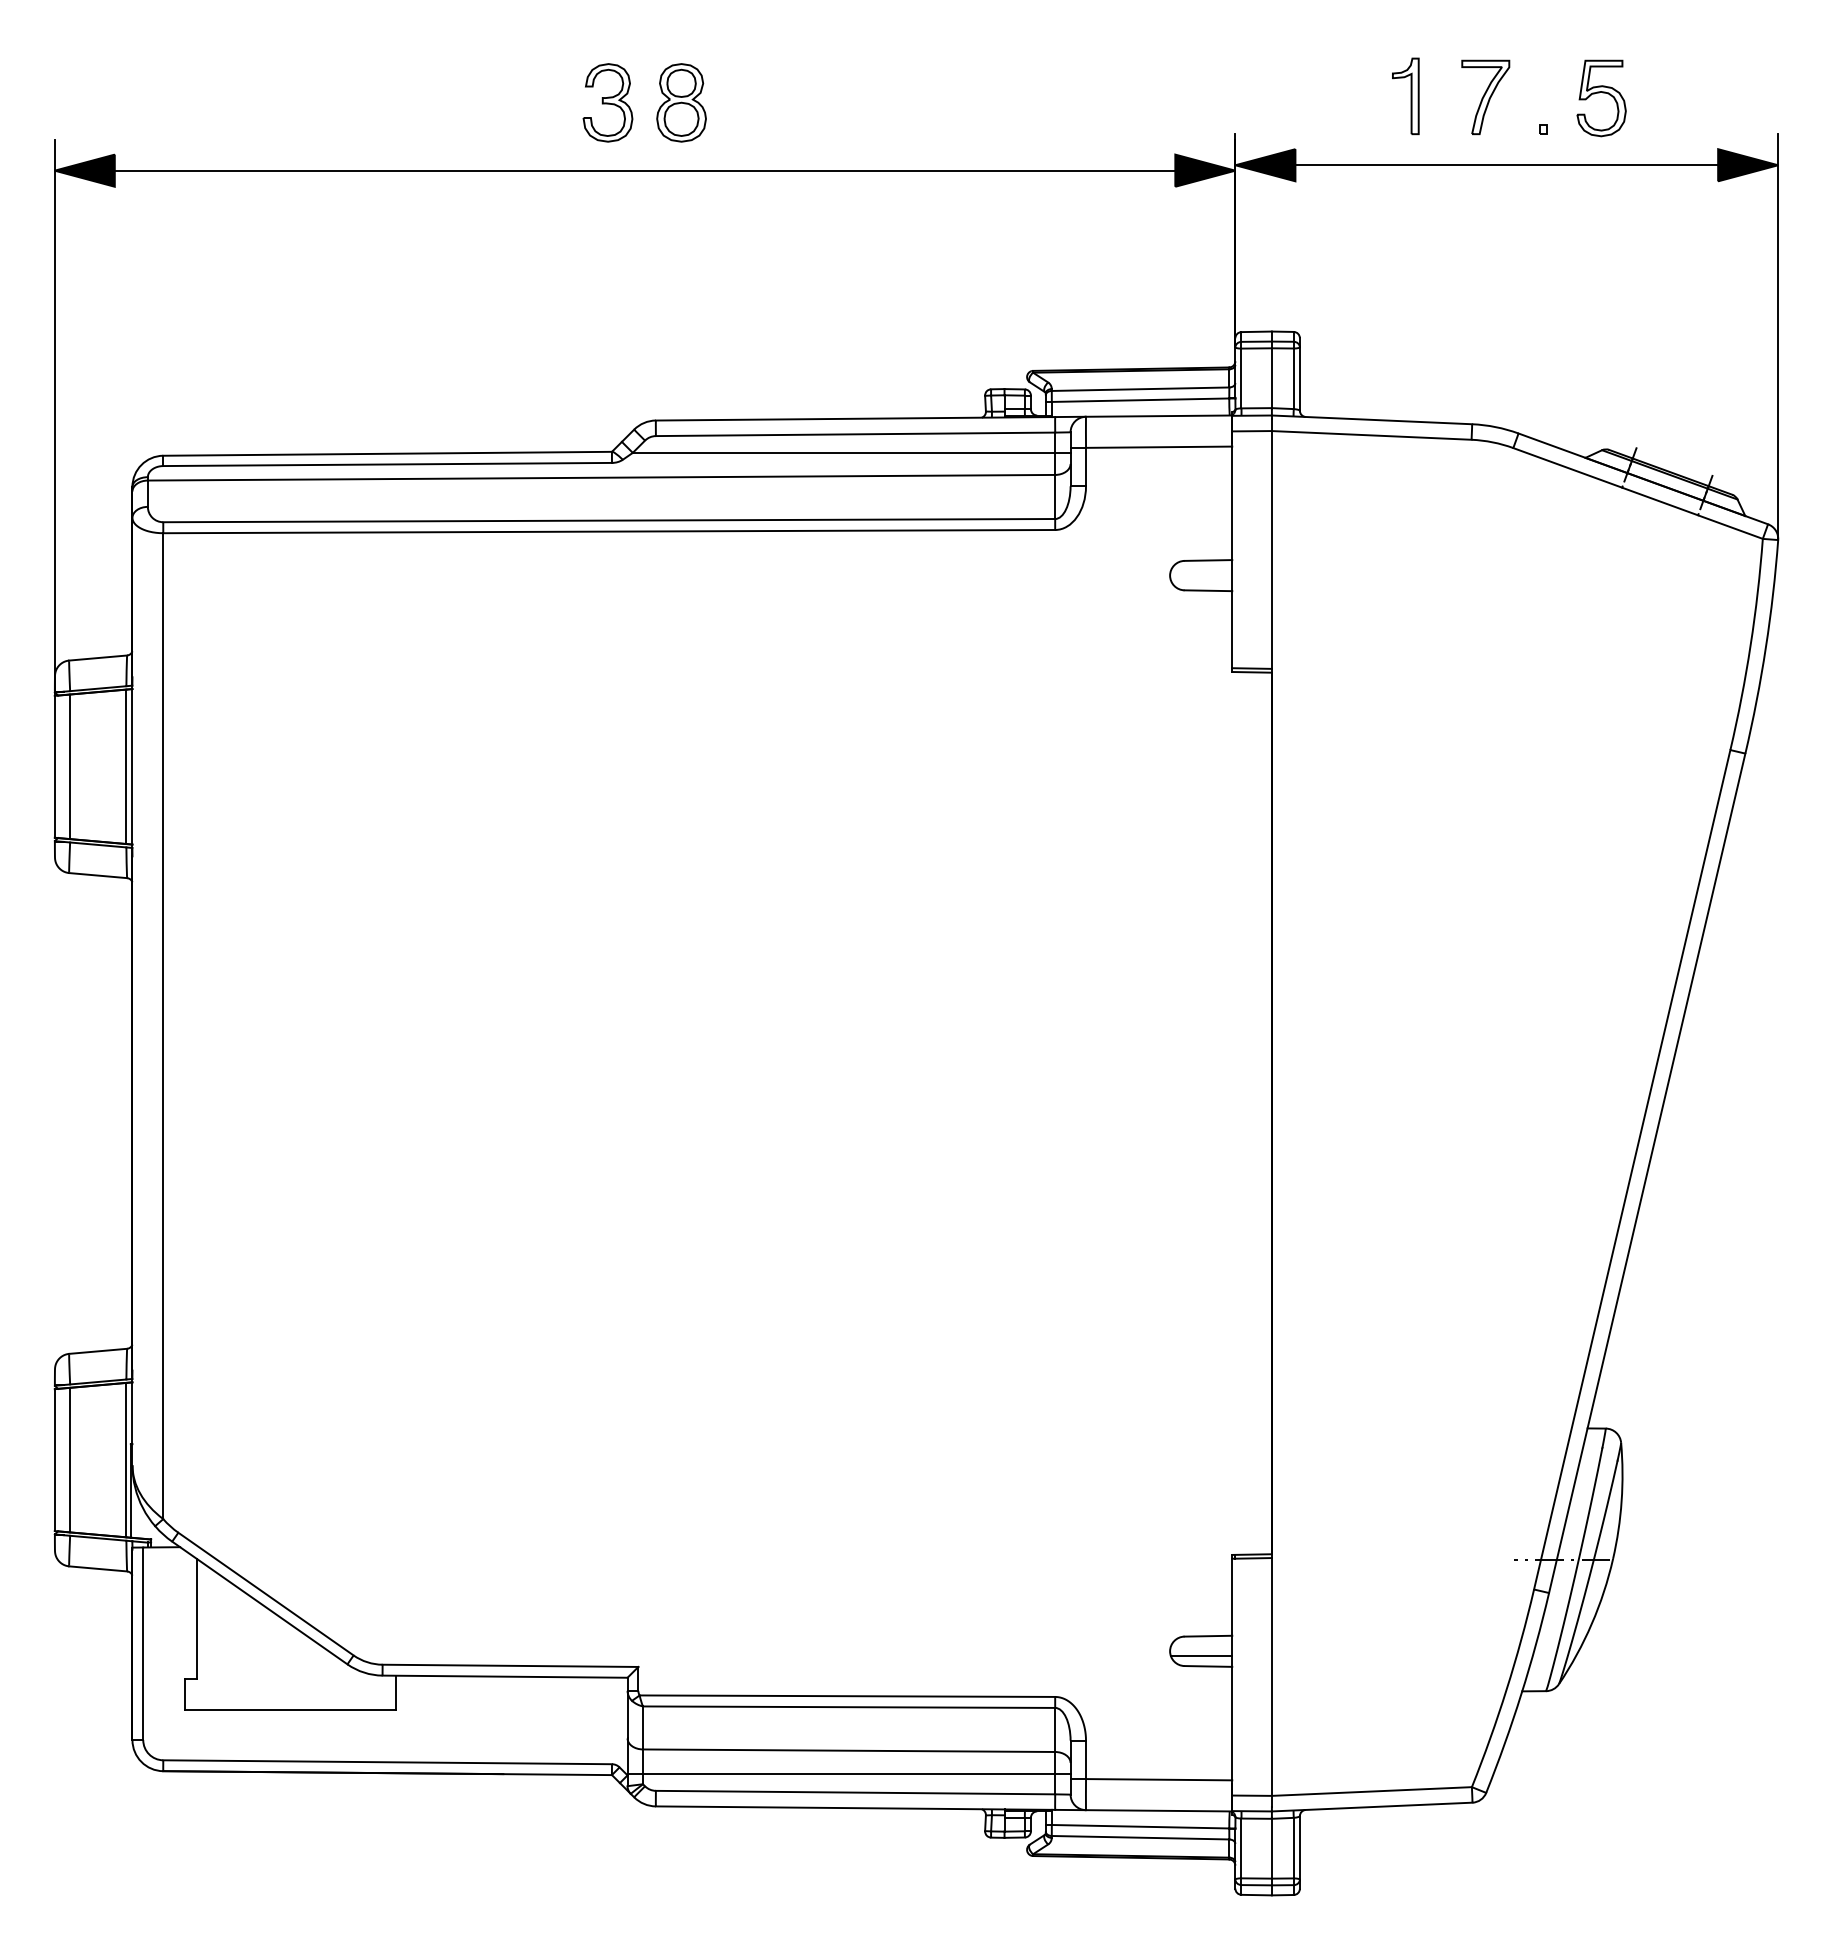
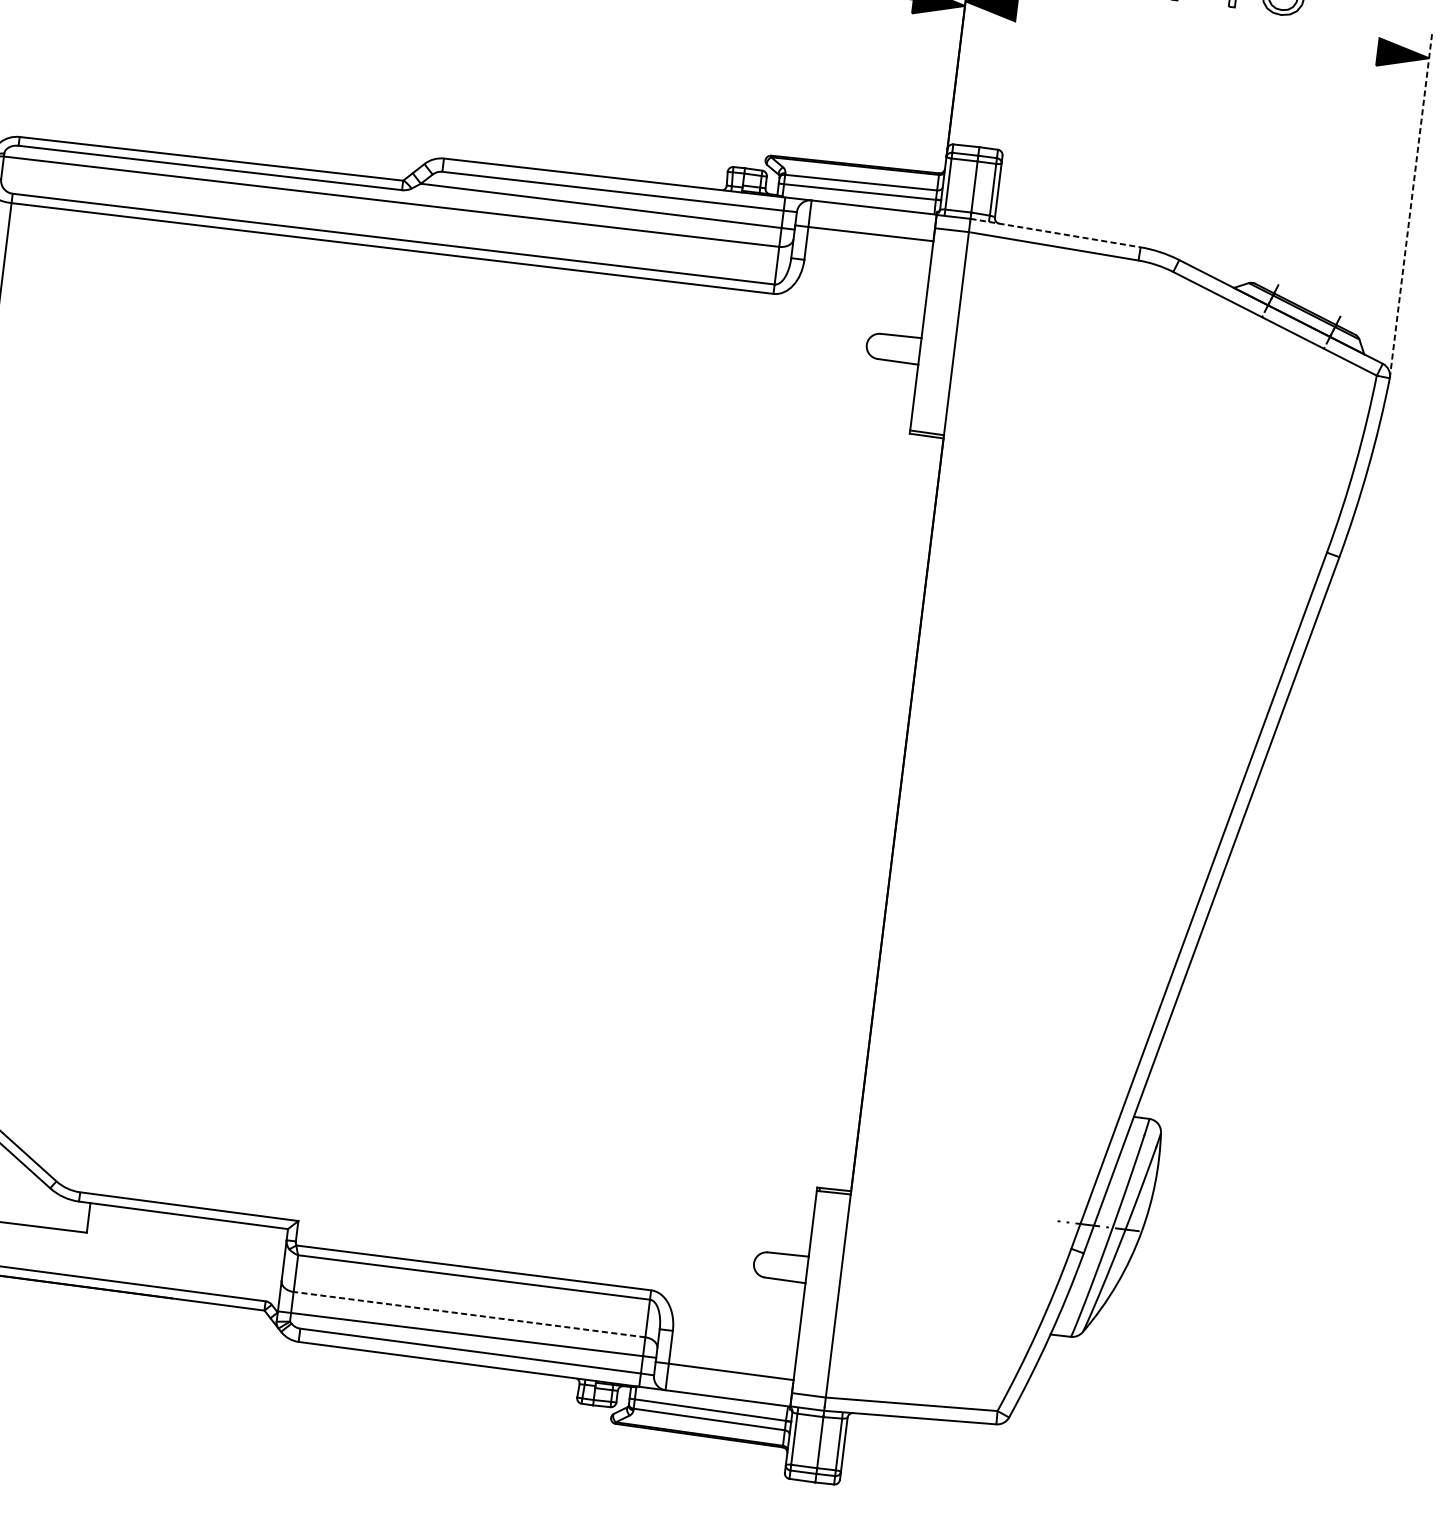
line: (1506, 165) -> (1197, 29), removed
line: (1778, 337) -> (1411, 205), solid -> dashed
line: (1372, 419) -> (1056, 232), solid -> dashed
line: (1201, 1655) -> (780, 1270), removed
line: (848, 1750) -> (469, 1314), solid -> dashed

